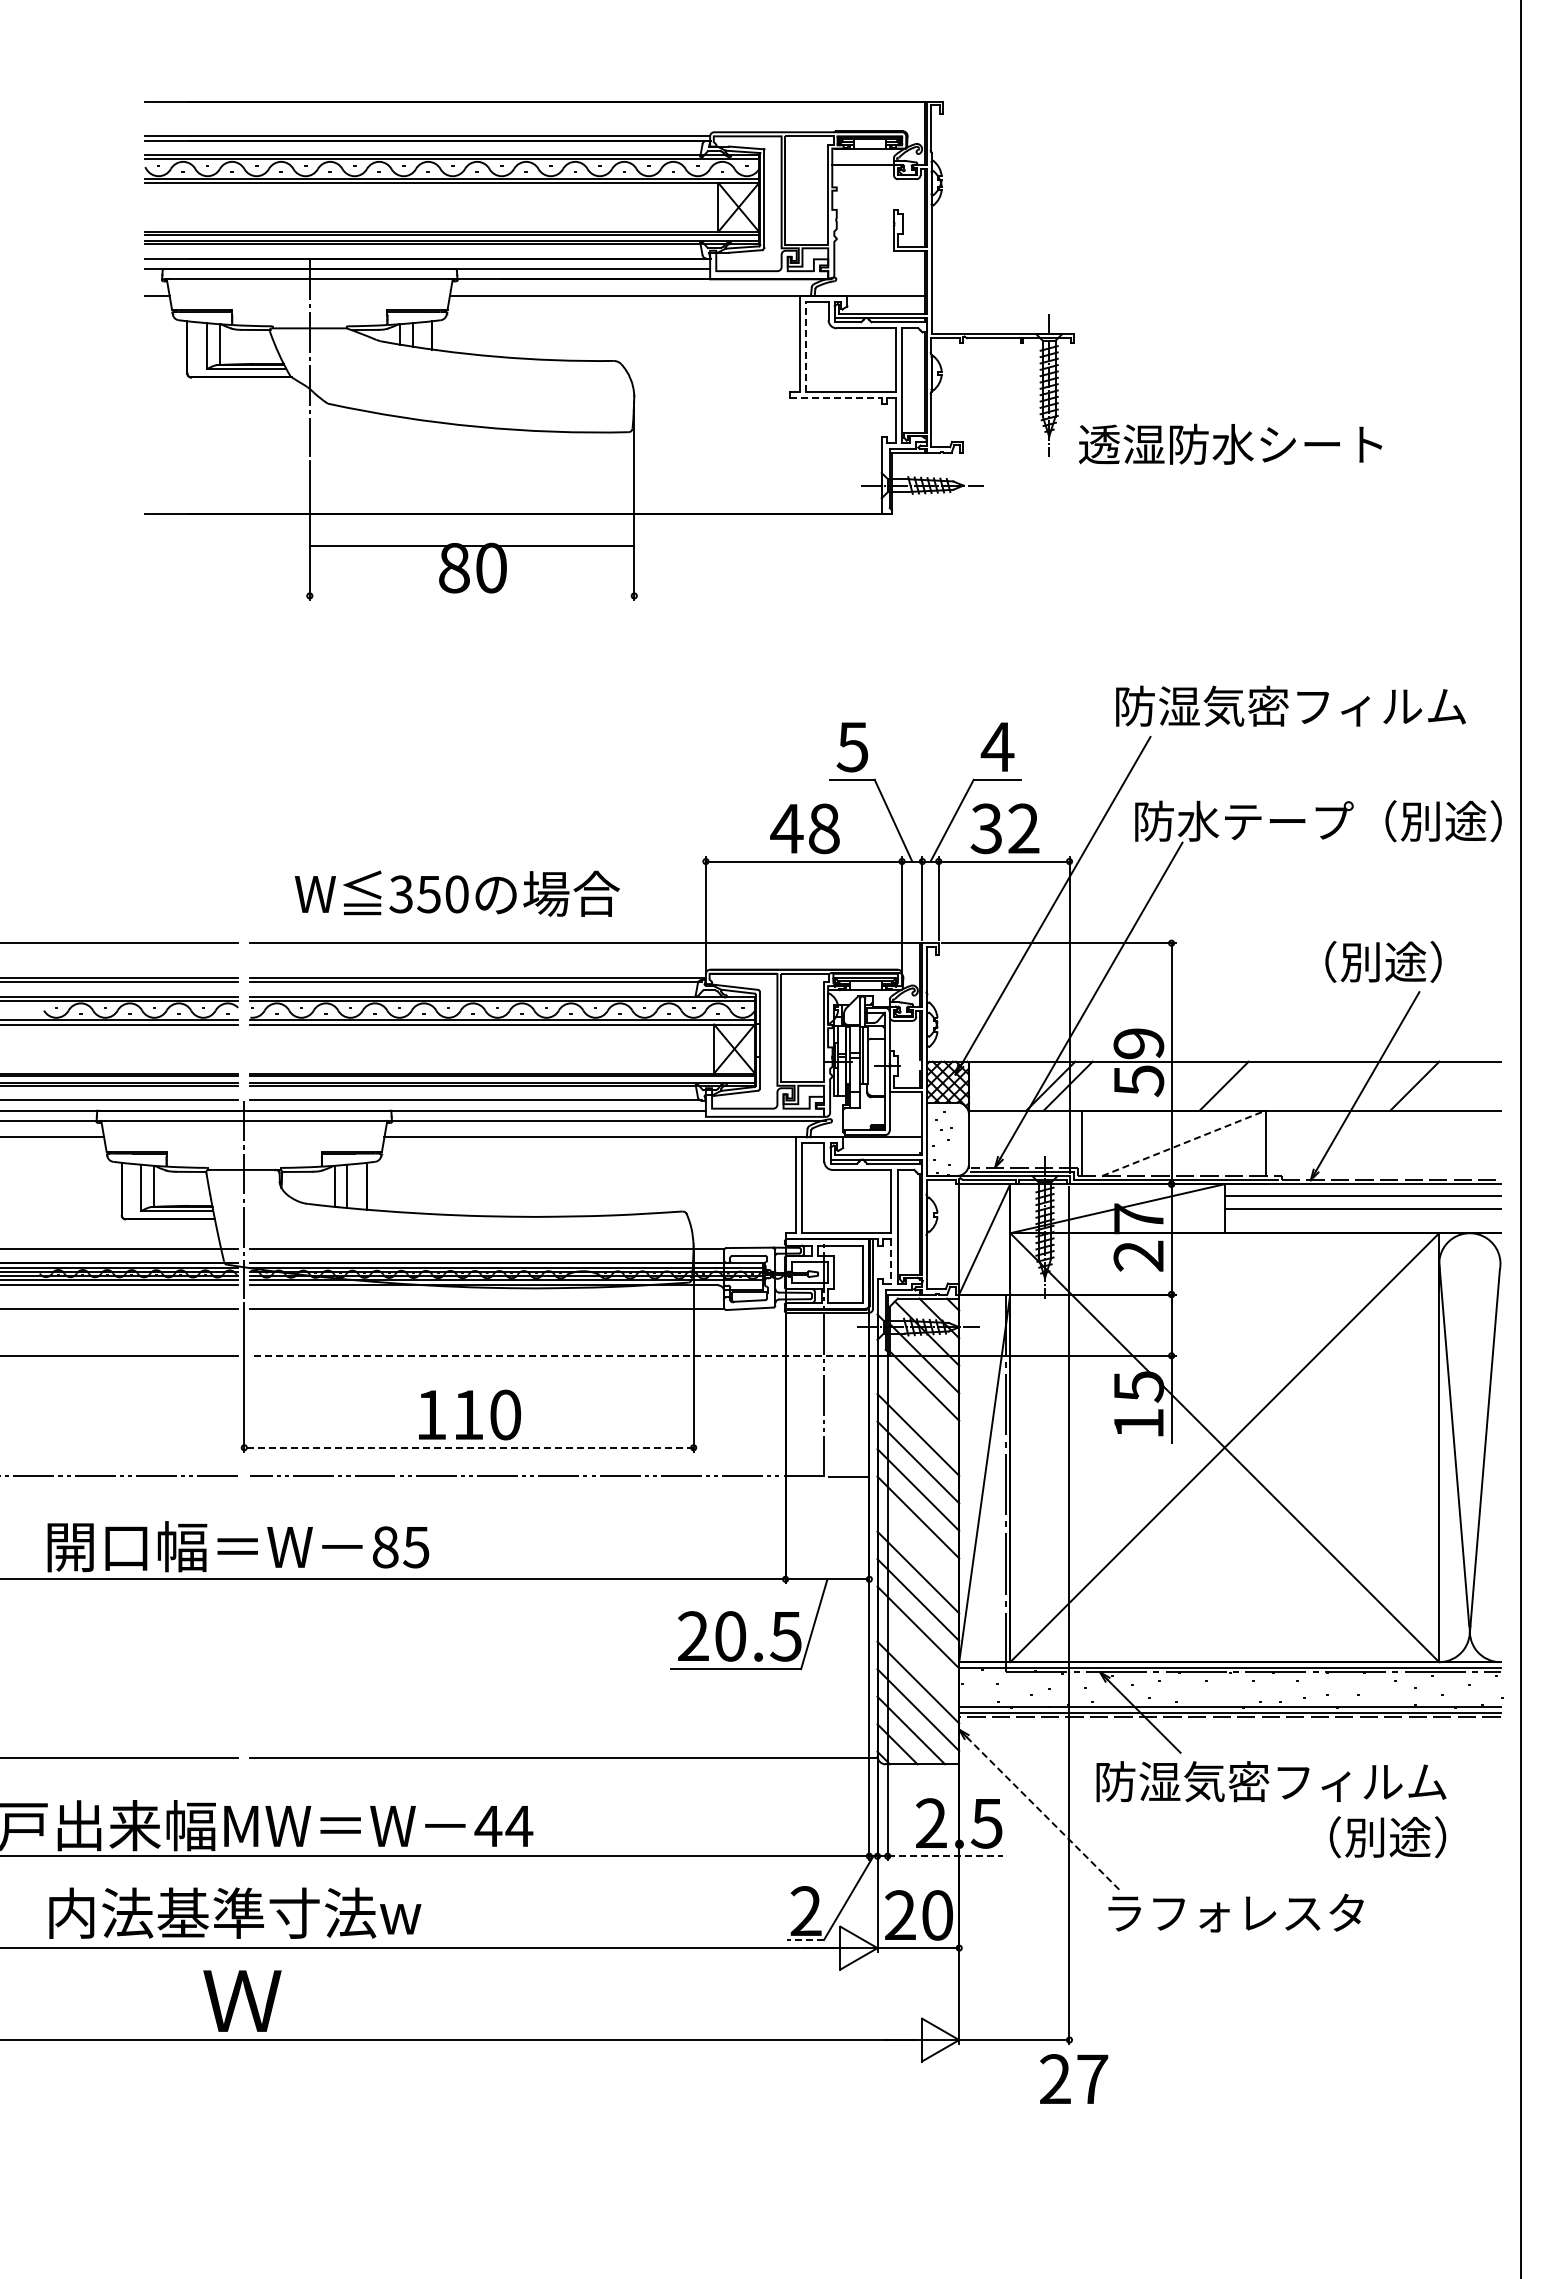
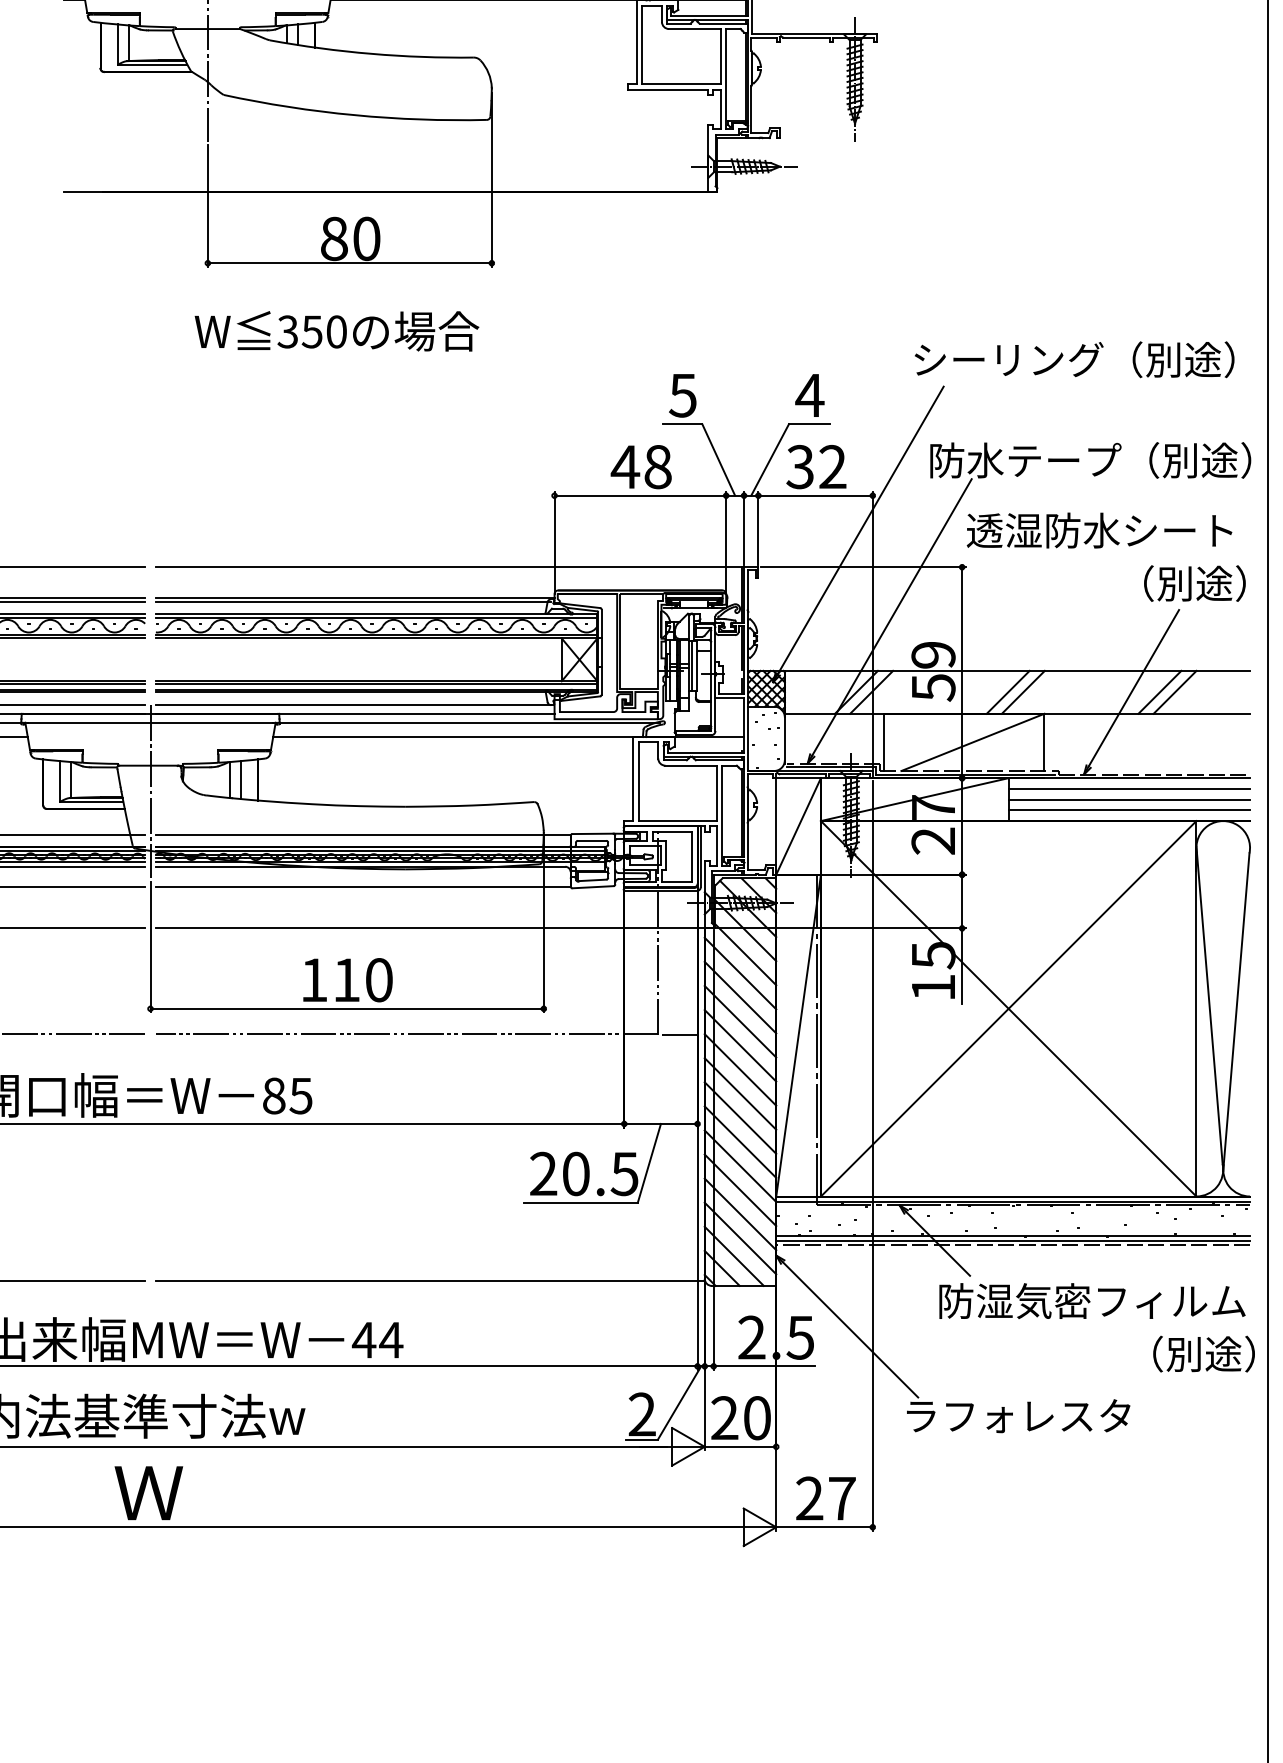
line: (806, 346) -> (642, 44), dashed -> solid
line: (835, 397) -> (667, 89), dashed -> solid
text: (1230, 443) -> (1099, 529), moved
line: (471, 545) -> (349, 262), moved
text: (1299, 706) -> (1074, 360), 防湿気密フィルム -> シーリング（別途）
text: (456, 893) -> (336, 331), moved
text: (1383, 961) -> (1194, 583), moved
line: (1241, 1085) -> (1023, 691), added
line: (1397, 1085) -> (1159, 691), added
line: (1183, 1143) -> (972, 742), dashed -> solid
line: (1362, 1220) -> (1129, 809), added
line: (891, 1262) -> (716, 846), dashed -> solid
line: (569, 1355) -> (435, 928), dashed -> solid
line: (918, 1407) -> (740, 973), added
line: (468, 1447) -> (346, 1008), dashed -> solid
line: (918, 1544) -> (740, 1093), added
line: (918, 1654) -> (740, 1189), added
text: (1271, 1781) -> (1092, 1300), moved
line: (1044, 1814) -> (850, 1329), dashed -> solid
text: (1387, 1837) -> (1203, 1354), moved
line: (945, 1856) -> (764, 1366), dashed -> solid
line: (805, 1939) -> (641, 1439), dashed -> solid
text: (1074, 2078) -> (826, 1497), moved

